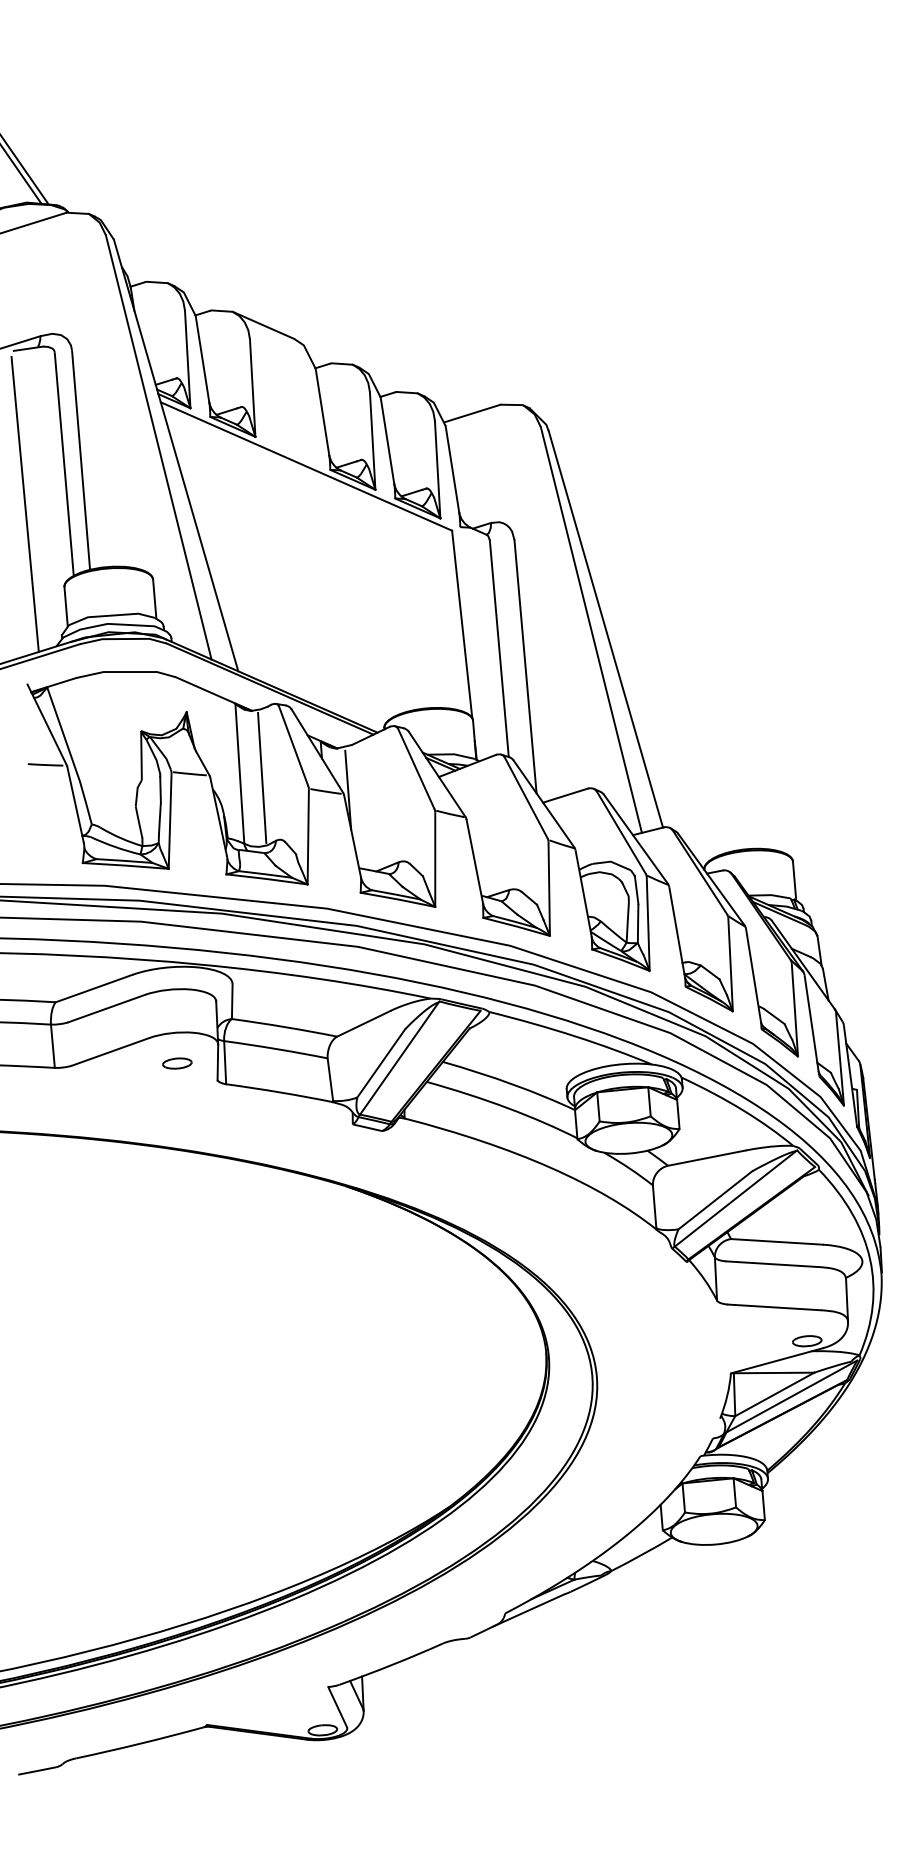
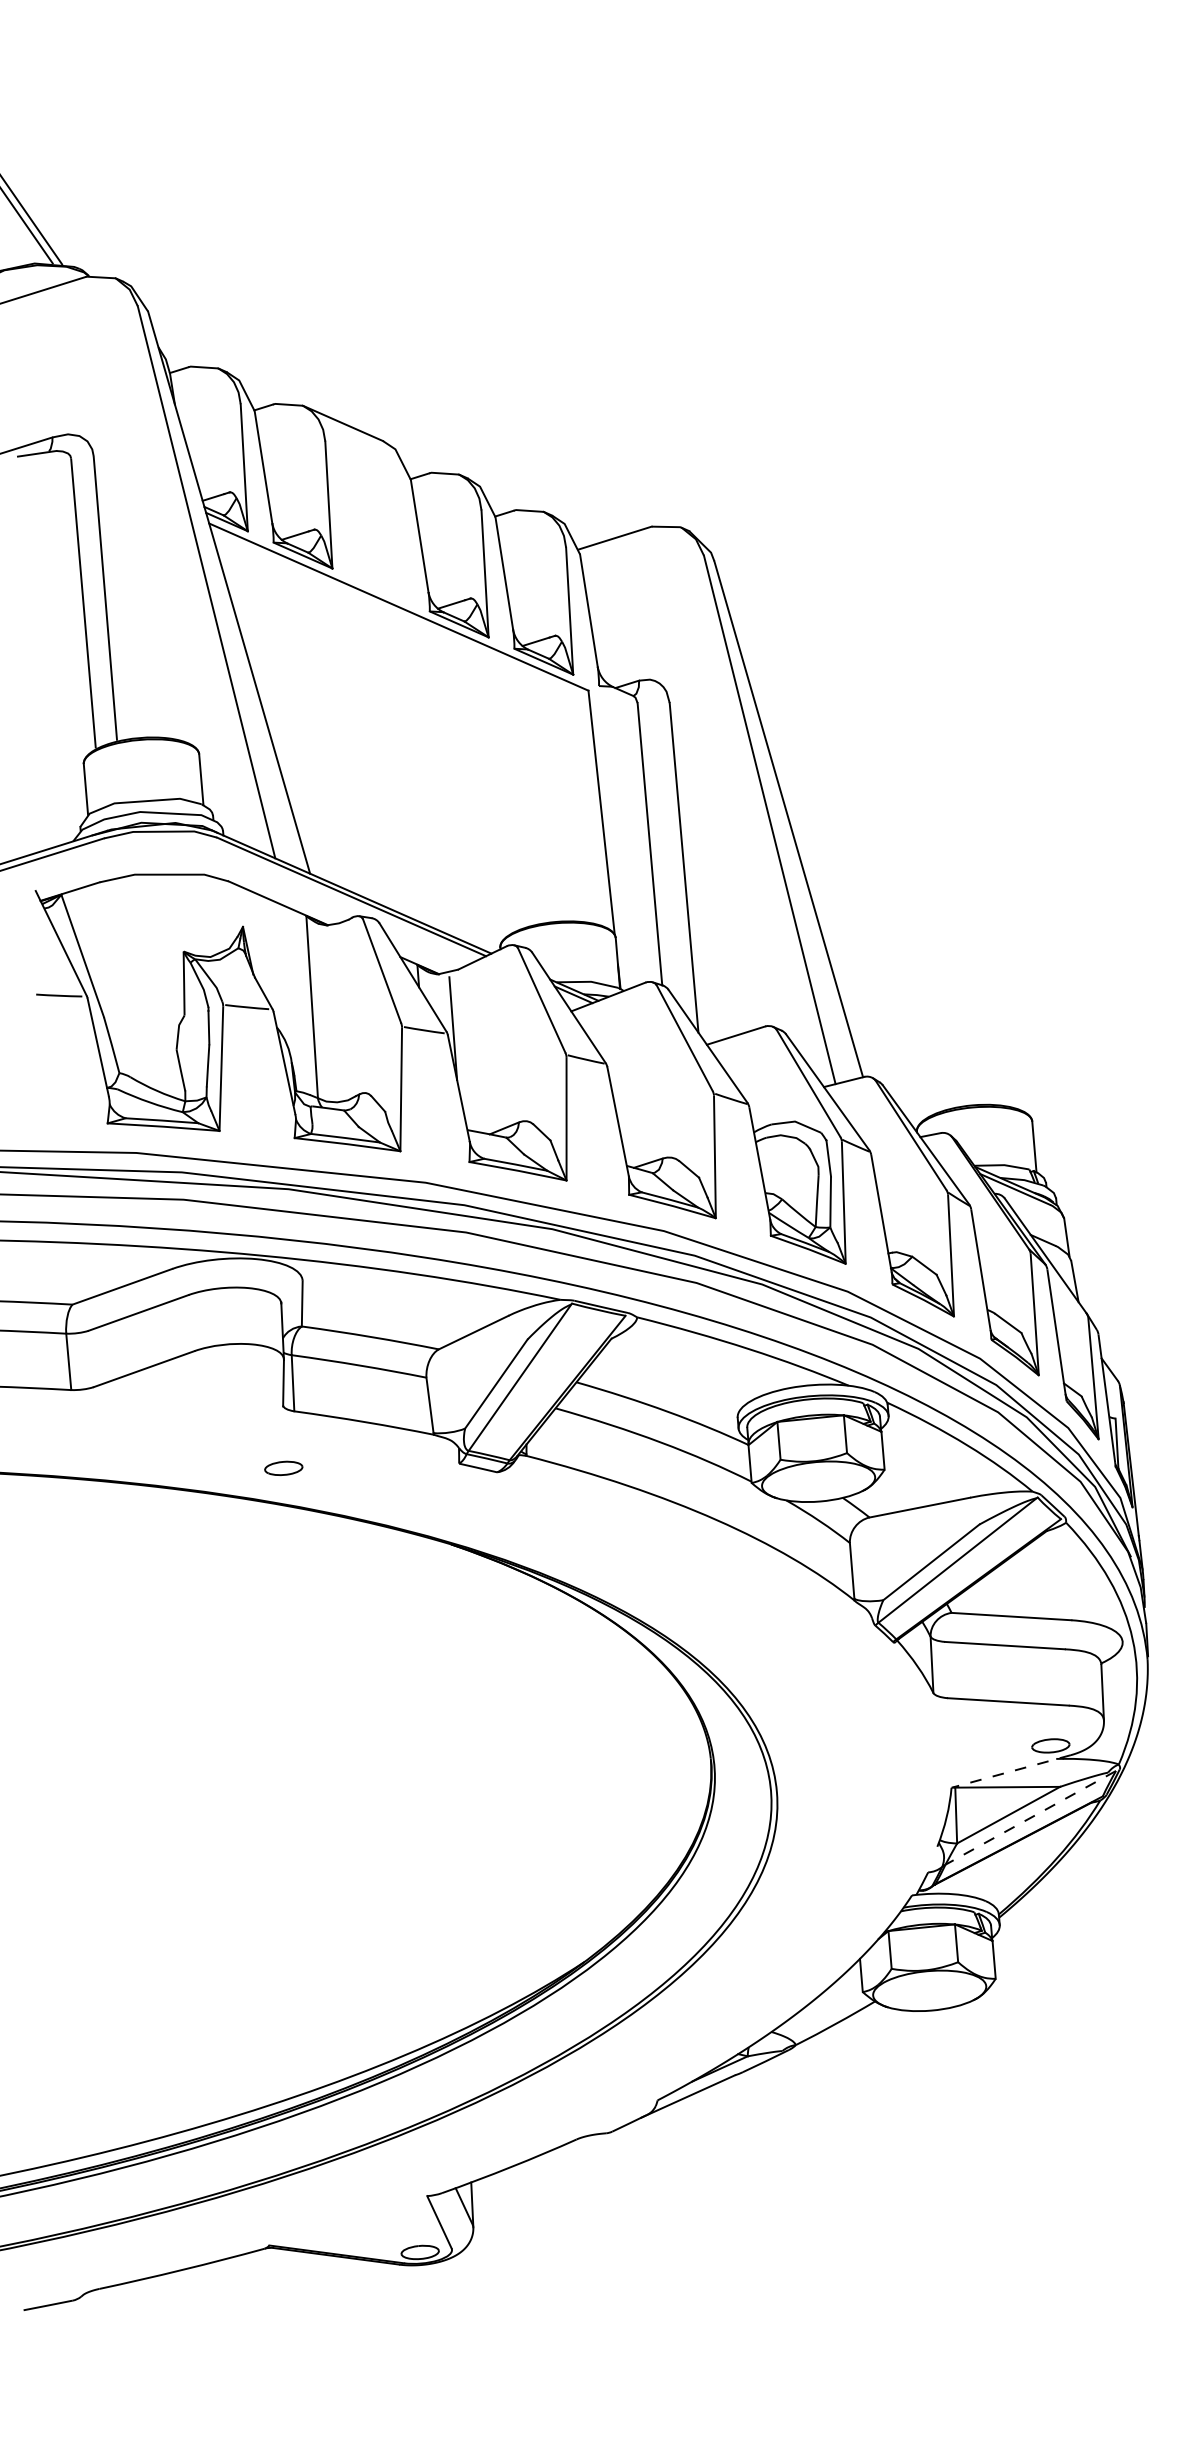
line: (25, 504) -> (32, 656), removed
line: (261, 777) -> (340, 1012), removed
part: (177, 1062) -> (283, 1467), moved
line: (777, 1360) -> (1011, 1771), solid -> dashed
line: (791, 1396) -> (1030, 1818), solid -> dashed

